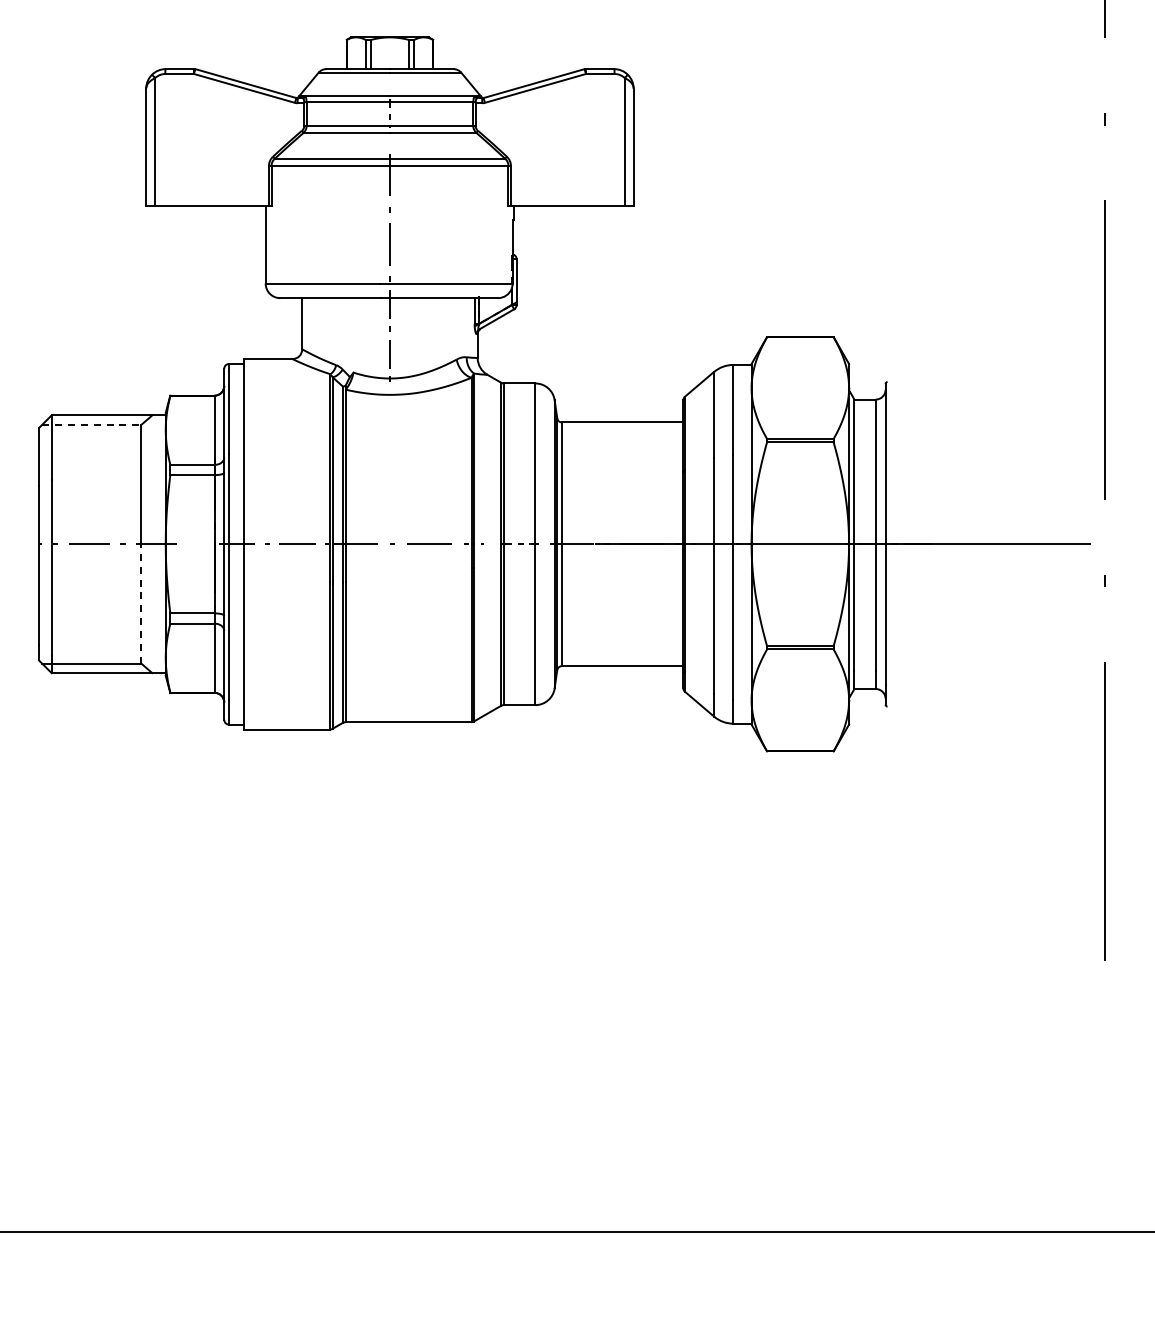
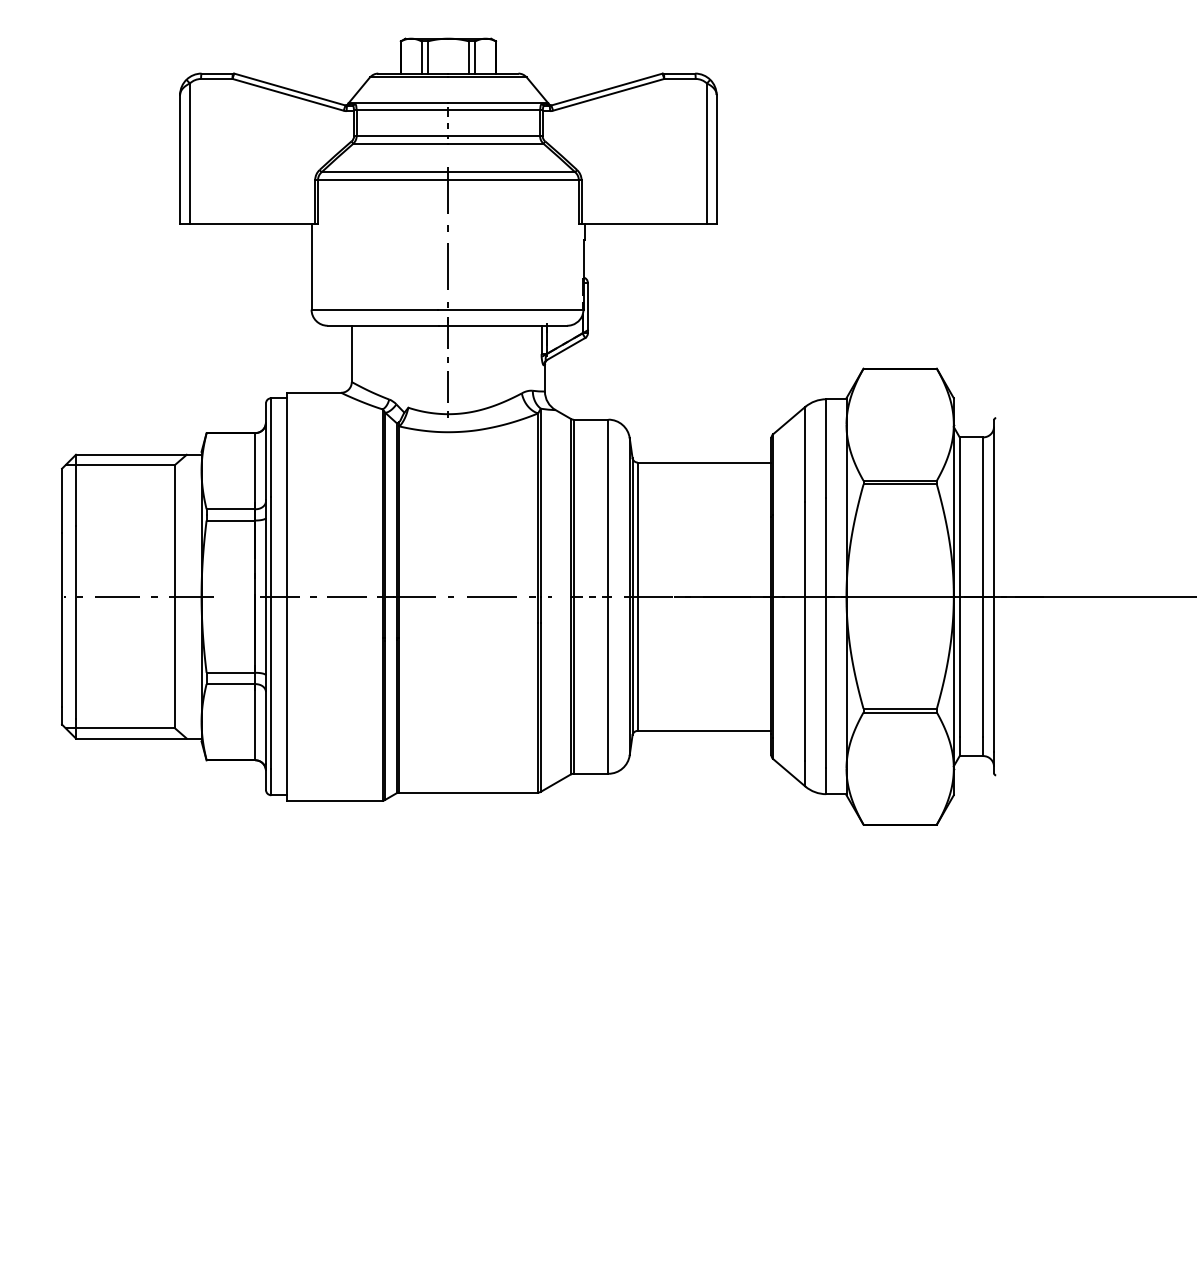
line: (91, 424) -> (119, 464), dashed -> solid
line: (141, 603) -> (174, 661), dashed -> solid

